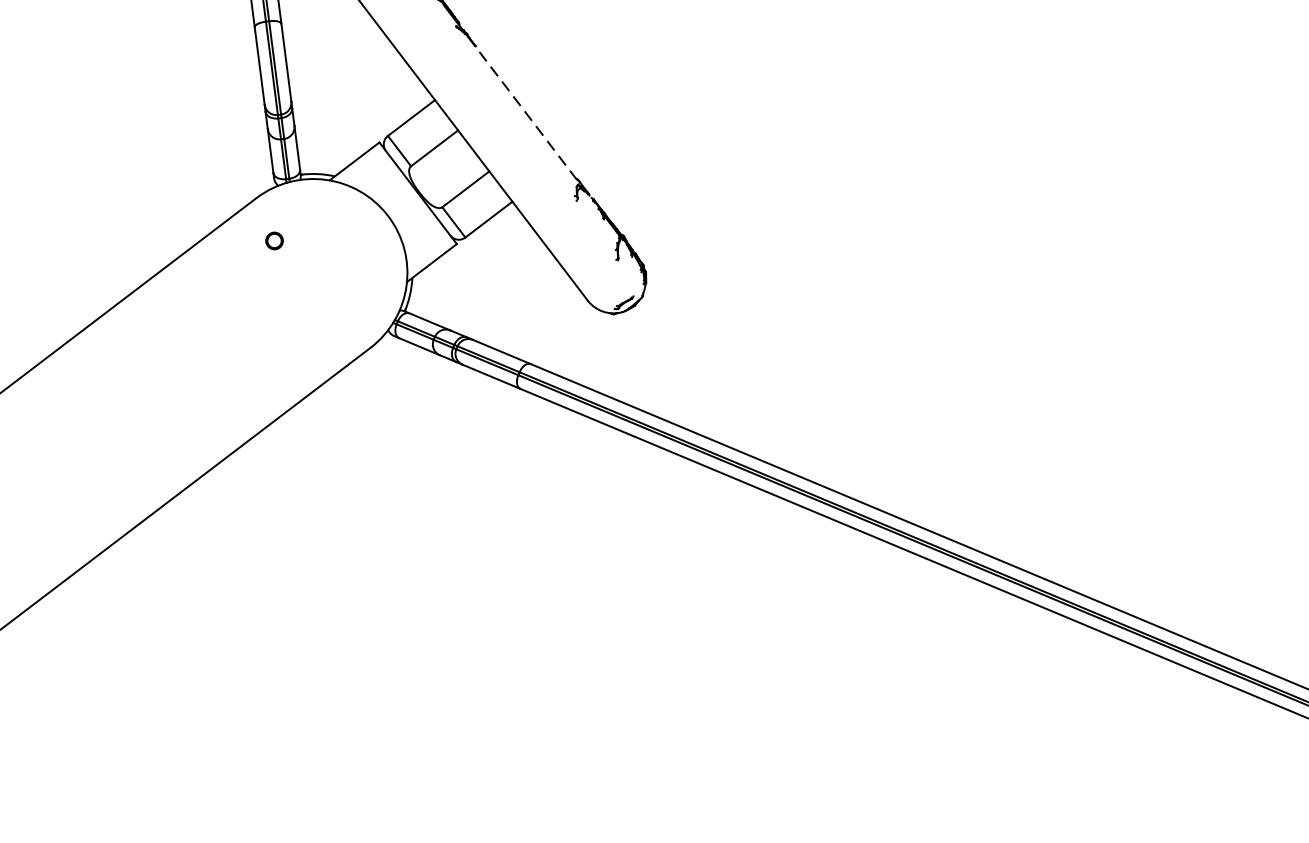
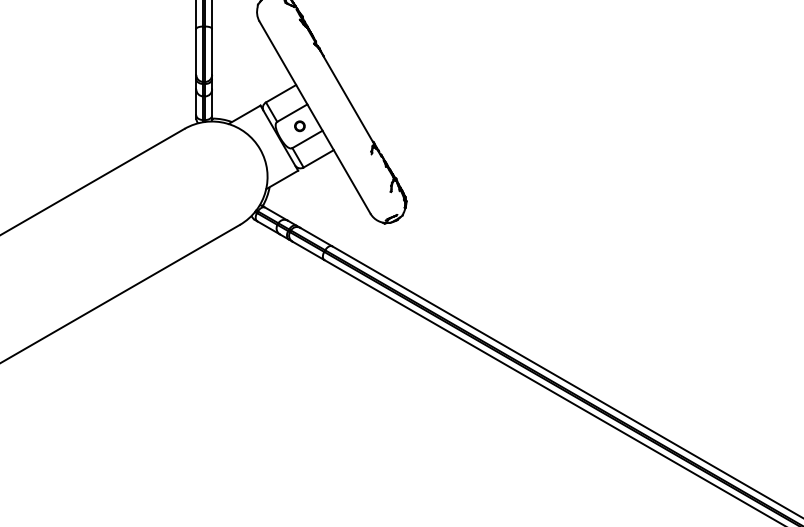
line: (532, 121) -> (351, 104), dashed -> solid
part: (273, 241) -> (299, 126), moved

